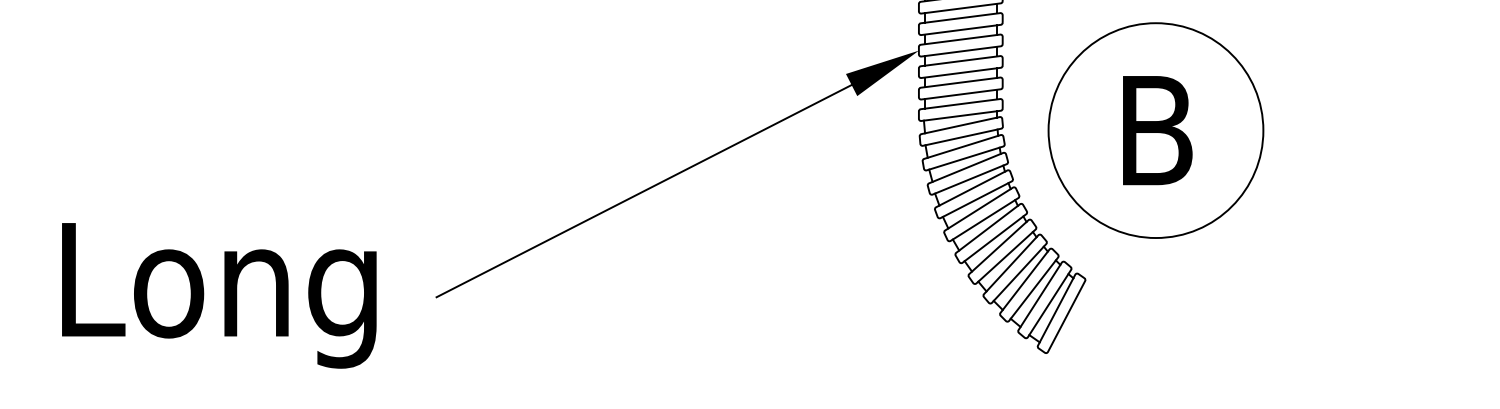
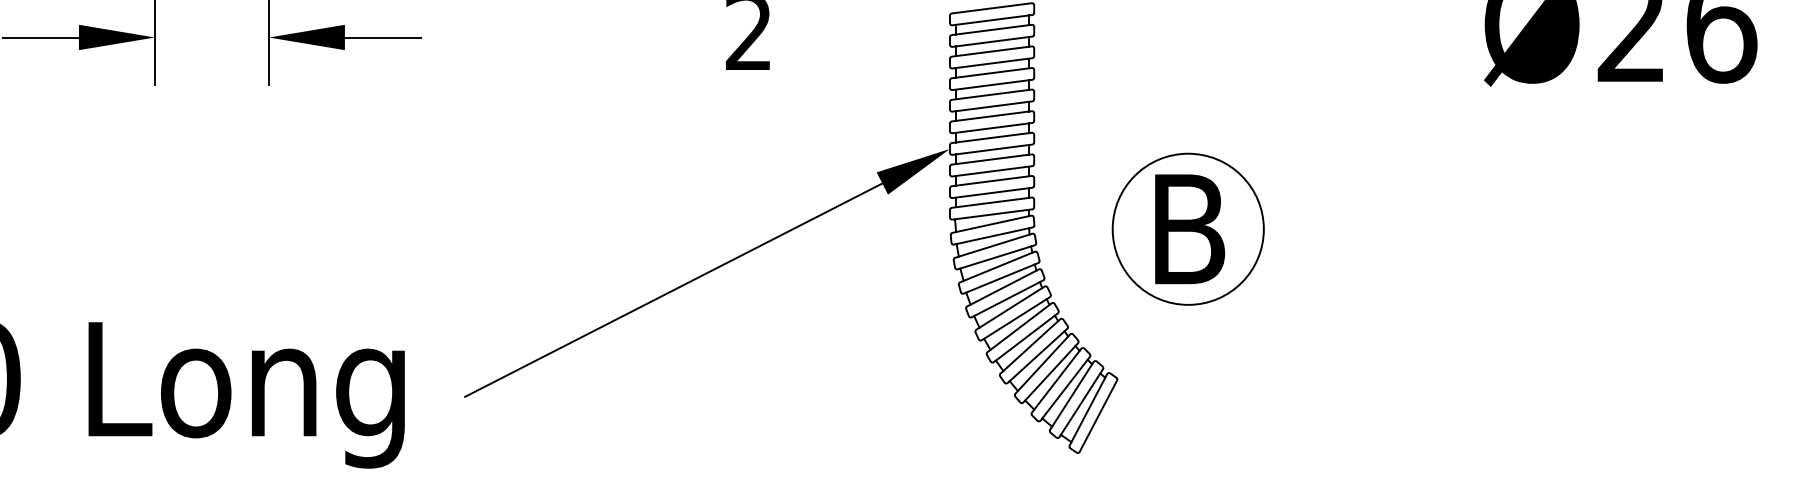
circle: (1156, 130) -> (1188, 229), size x0.7

